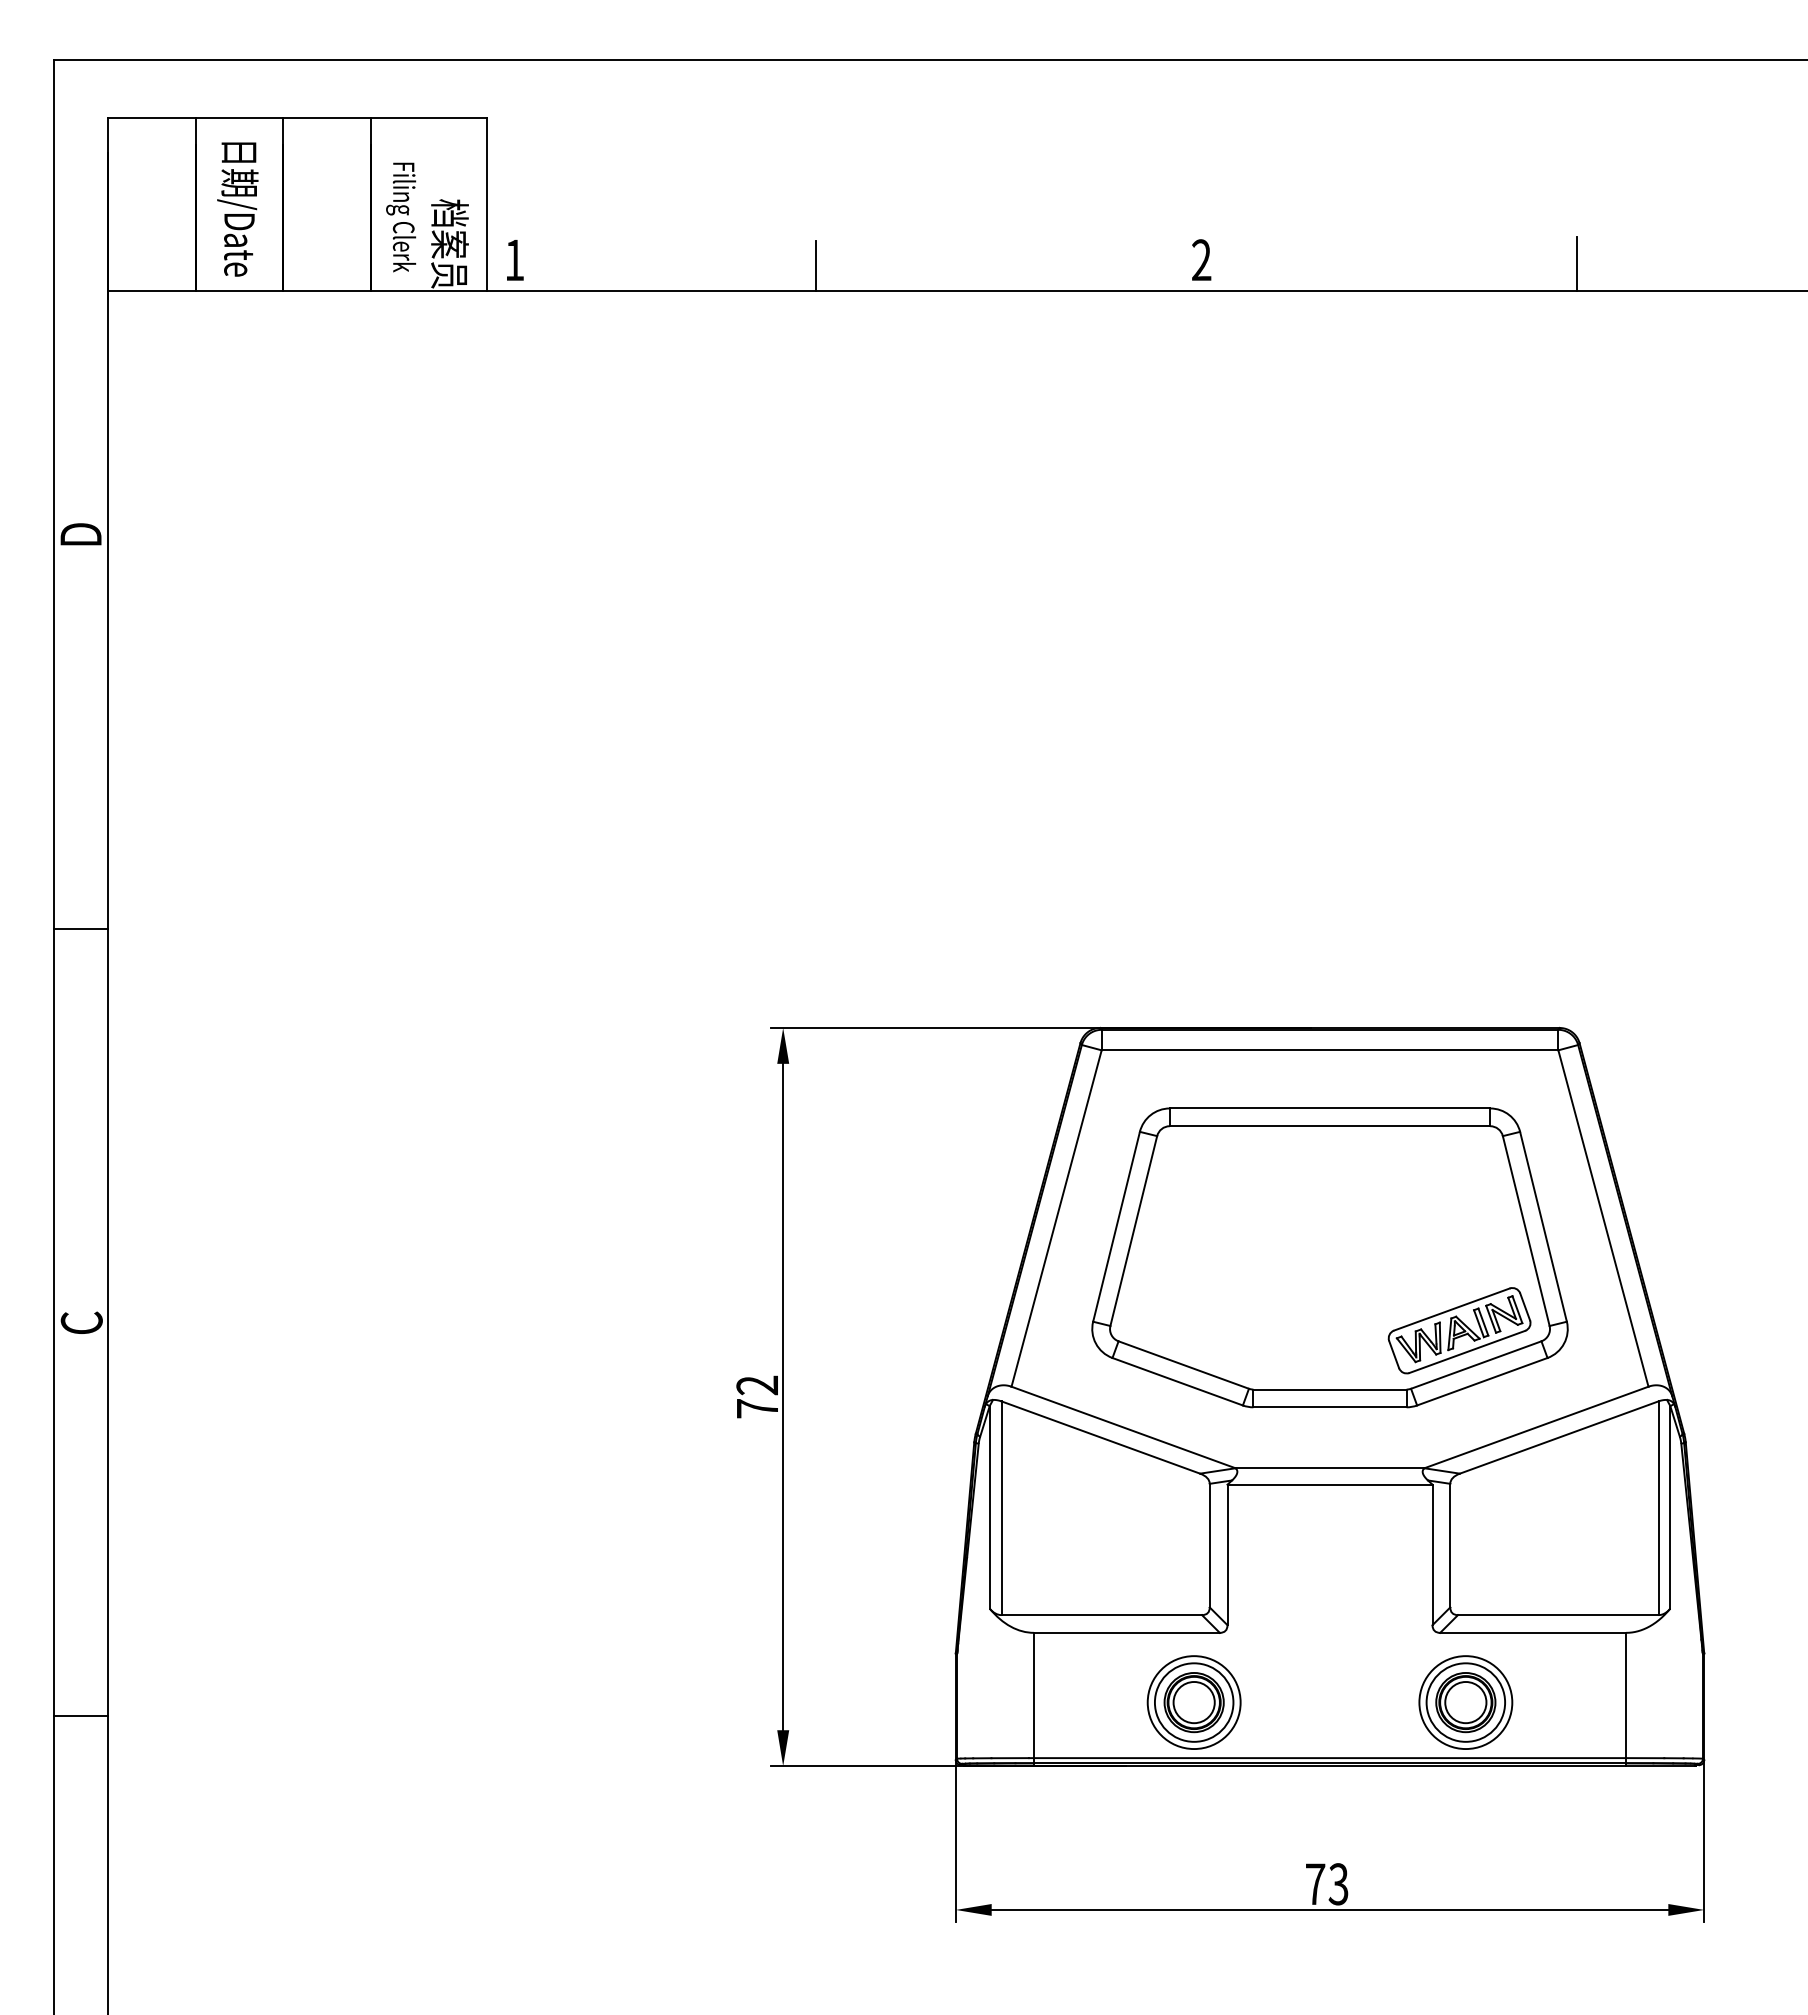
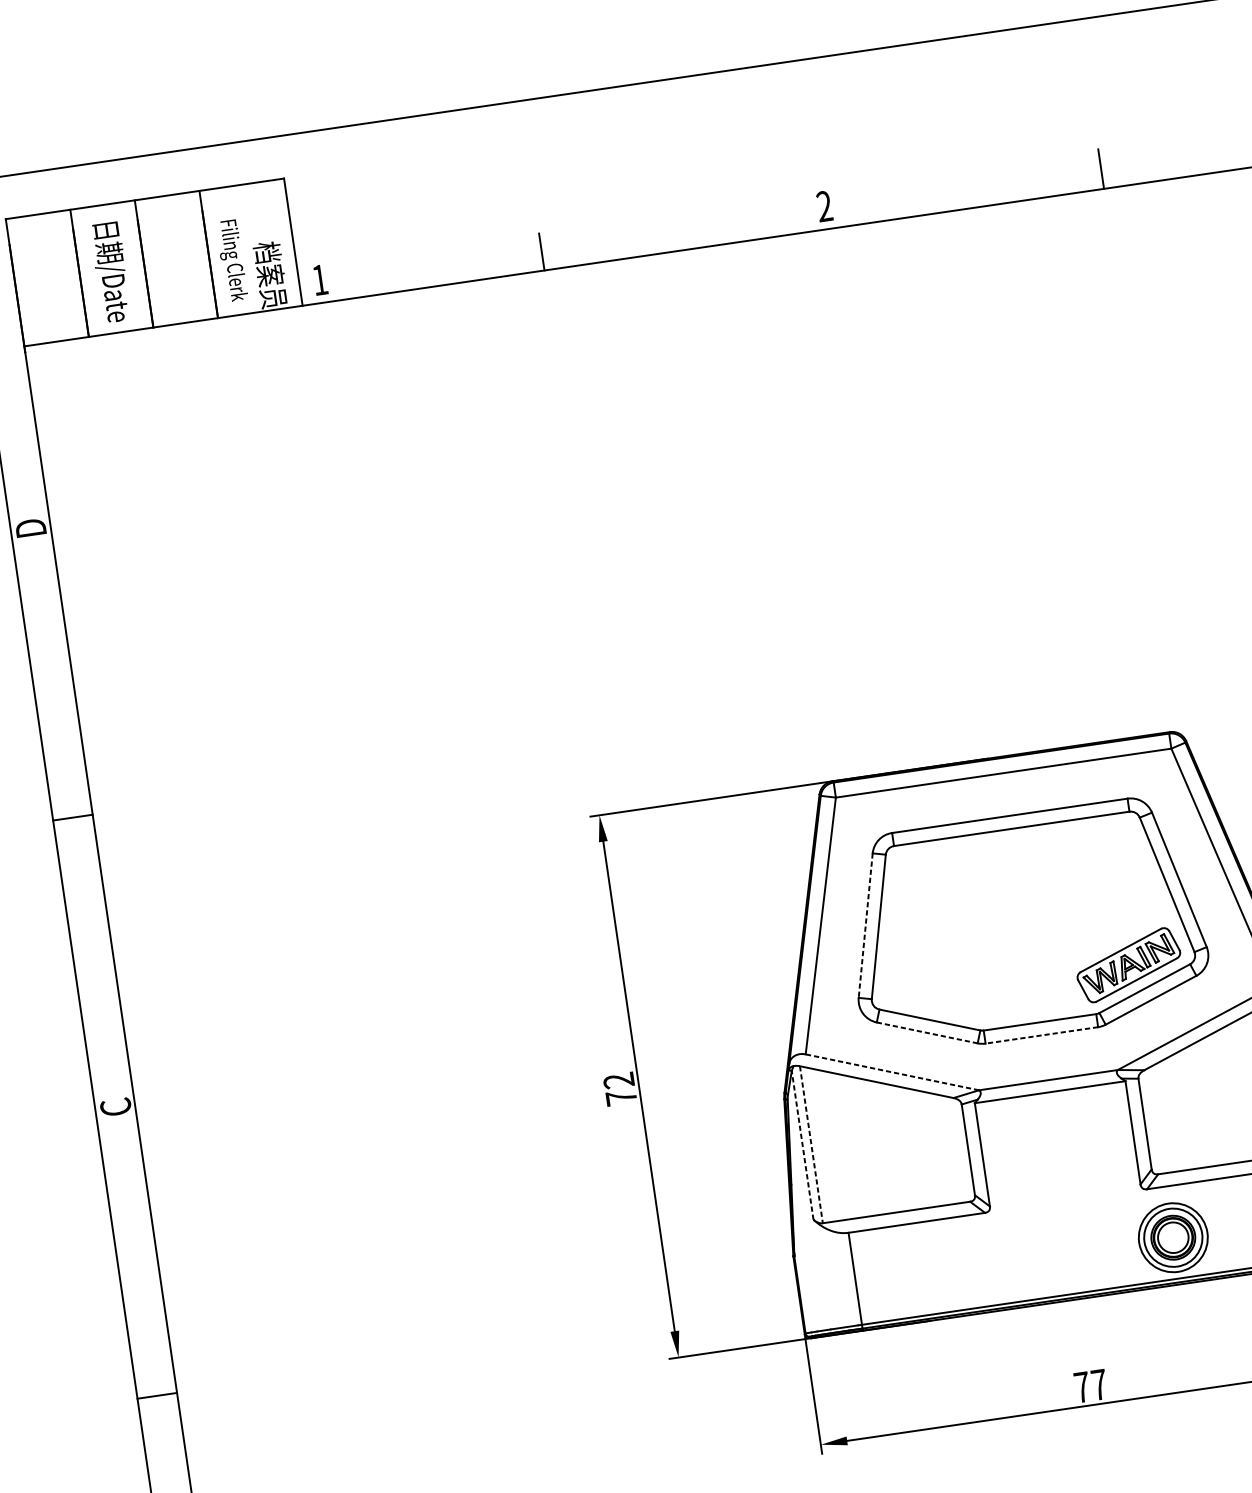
line: (1116, 1226) -> (865, 925), solid -> dashed
line: (1178, 1381) -> (927, 1032), solid -> dashed
line: (1330, 1407) -> (1042, 1035), solid -> dashed
line: (1123, 1427) -> (892, 1072), solid -> dashed
line: (989, 1506) -> (802, 1144), solid -> dashed
line: (1001, 1508) -> (811, 1144), solid -> dashed
part: (1193, 1702) -> (973, 1266), removed
text: (1338, 1884) -> (1099, 1385), 73 -> 77

